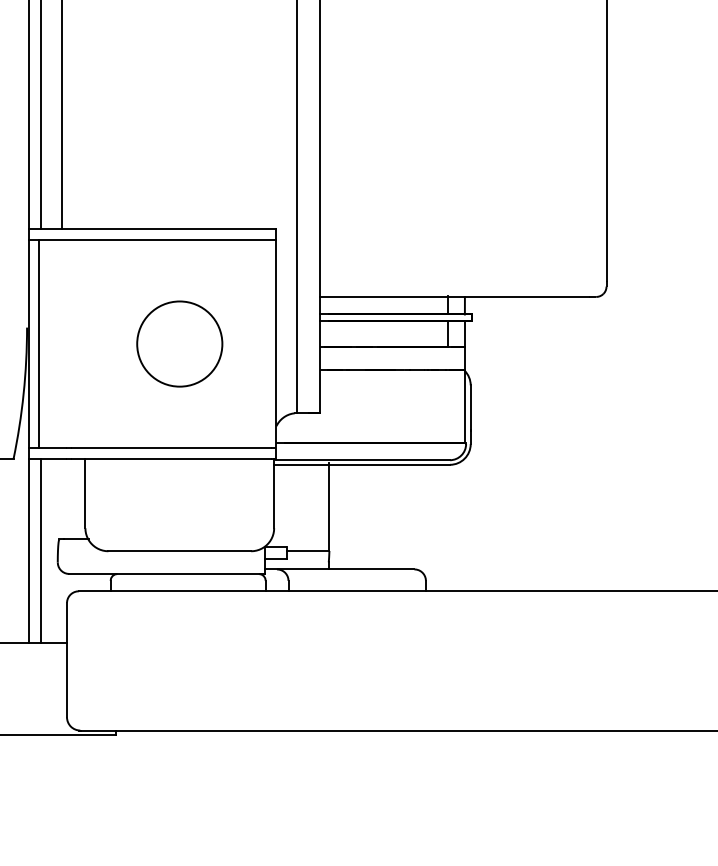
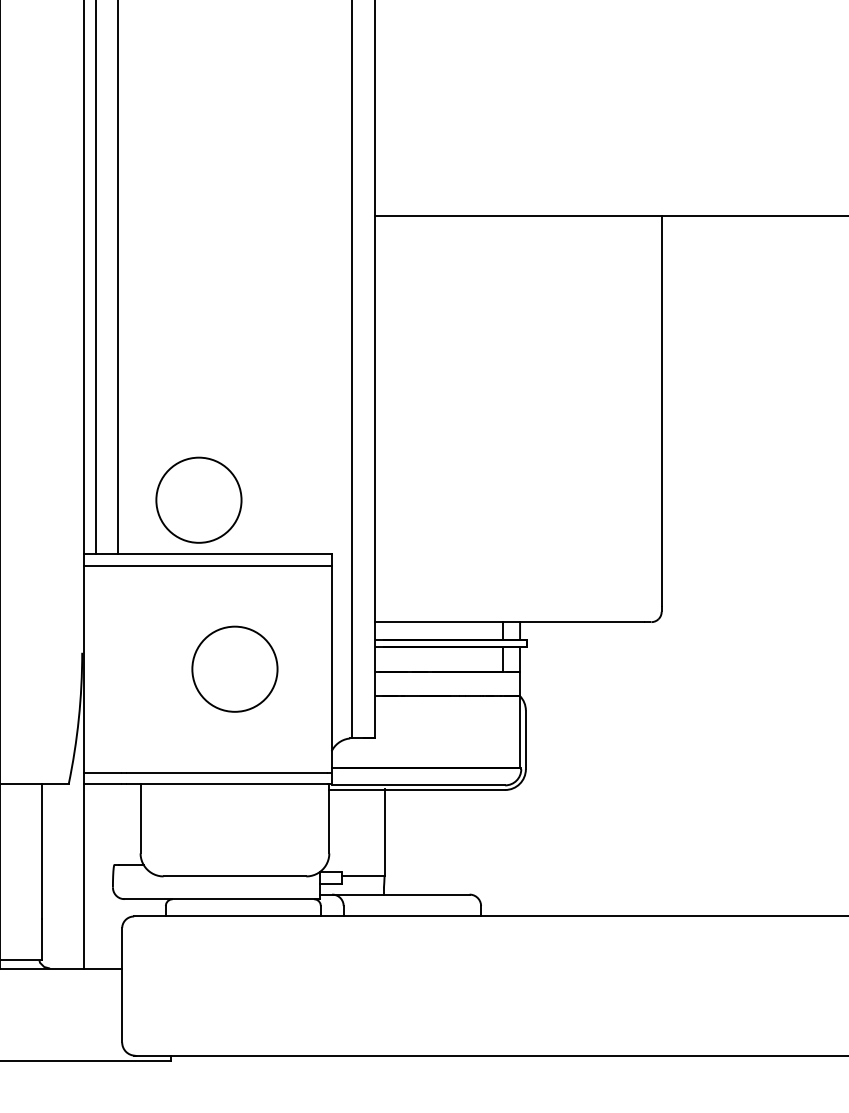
circle: (143, 174) -> (198, 499), added
line: (39, 343) -> (94, 668), removed
line: (40, 551) -> (95, 876), removed

